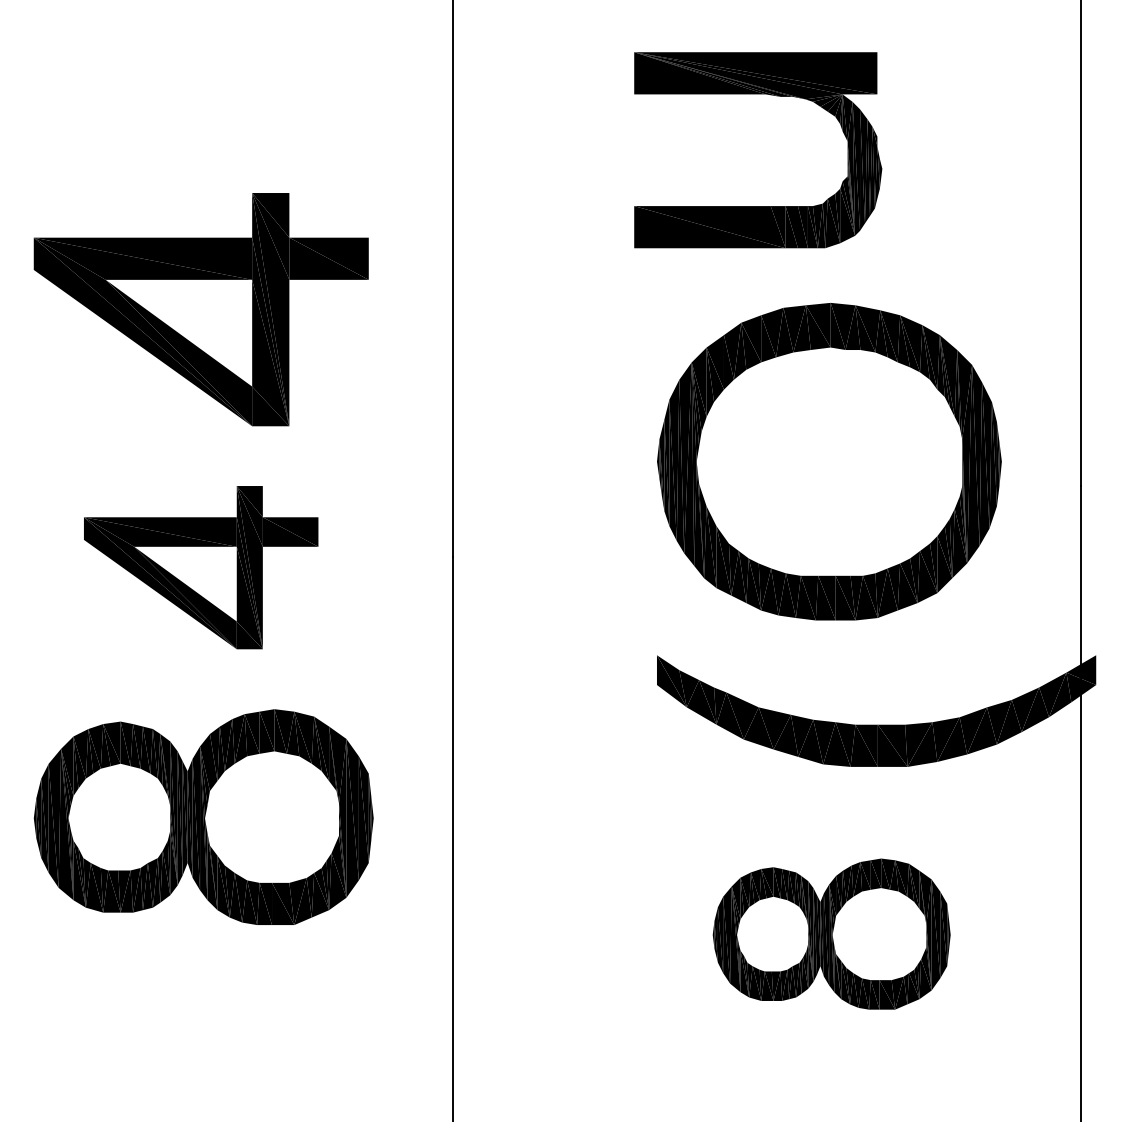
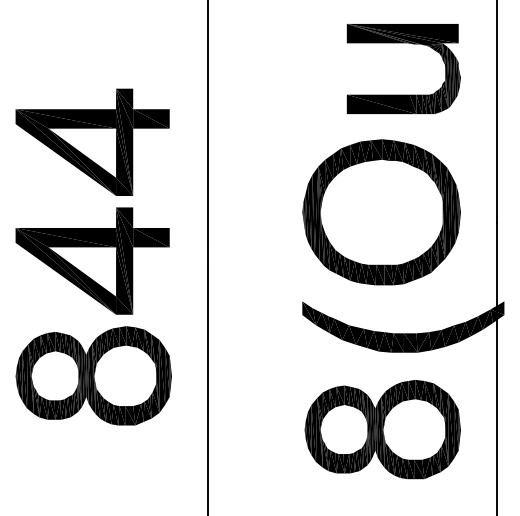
part: (757, 205) -> (403, 94), moved
part: (200, 566) -> (92, 260), size x1.43
part: (831, 933) -> (382, 429), size x1.43

